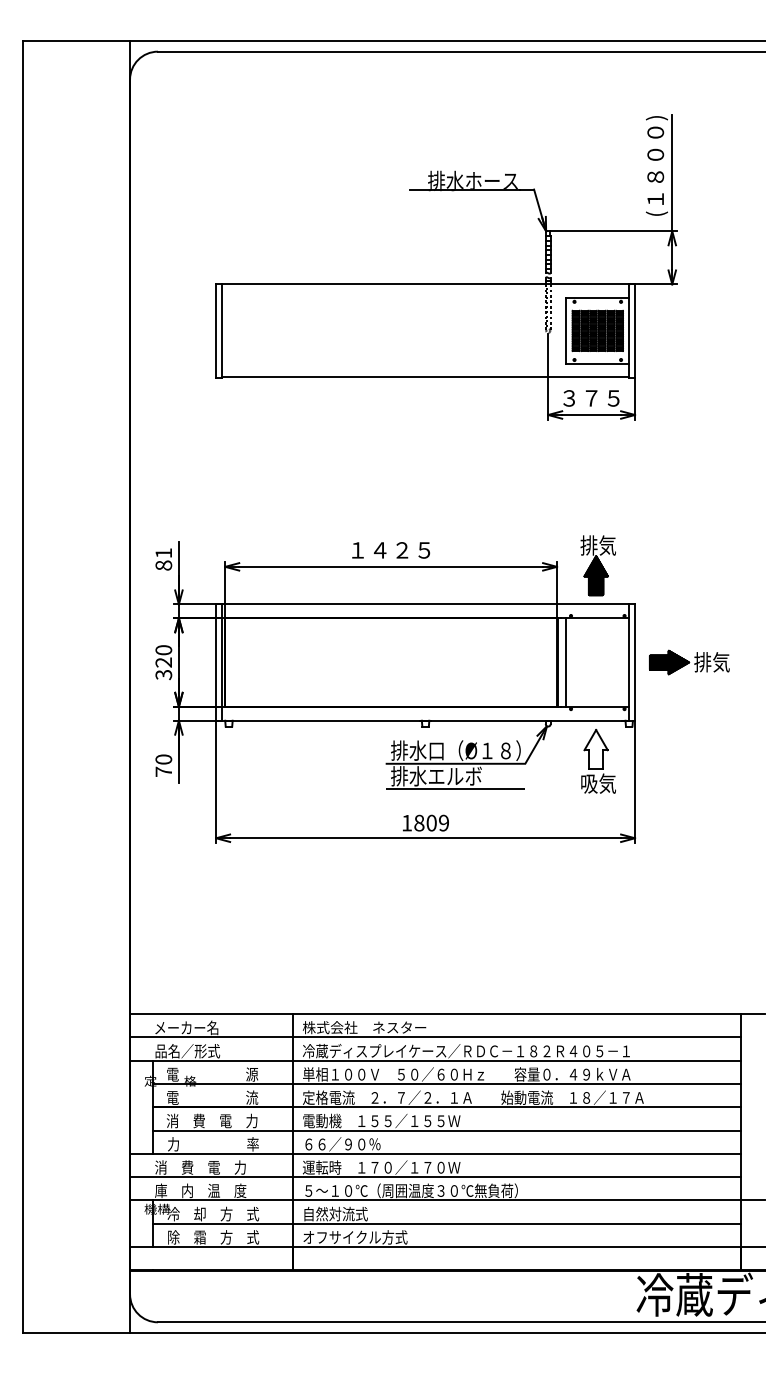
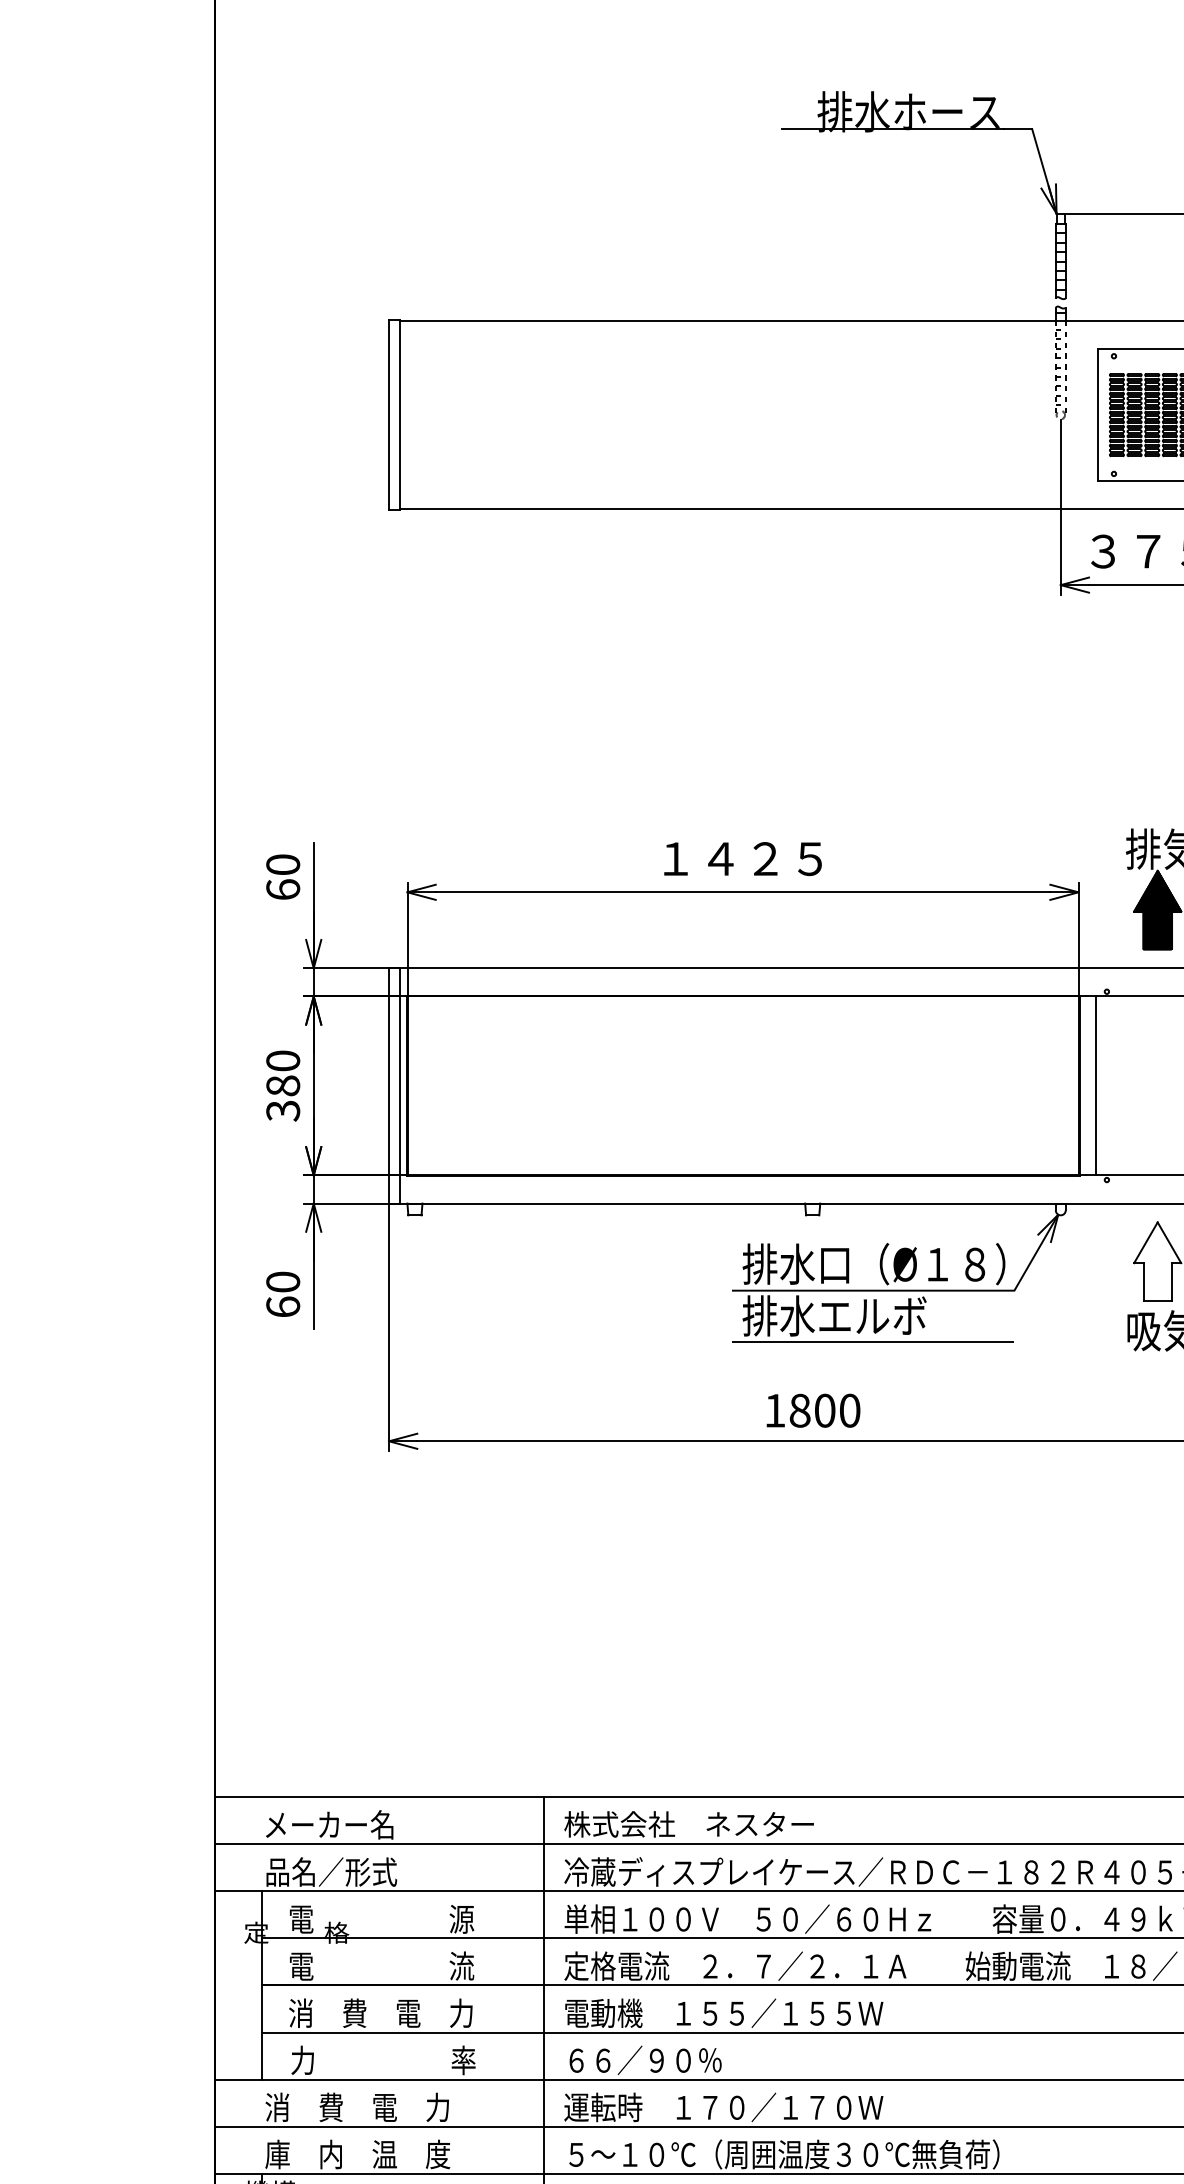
text: (163, 559) -> (282, 877), 81 -> 60
text: (163, 662) -> (282, 1085), 320 -> 380
text: (163, 771) -> (282, 1306), 70 -> 60
text: (444, 823) -> (850, 1411), 1809 -> 1800

